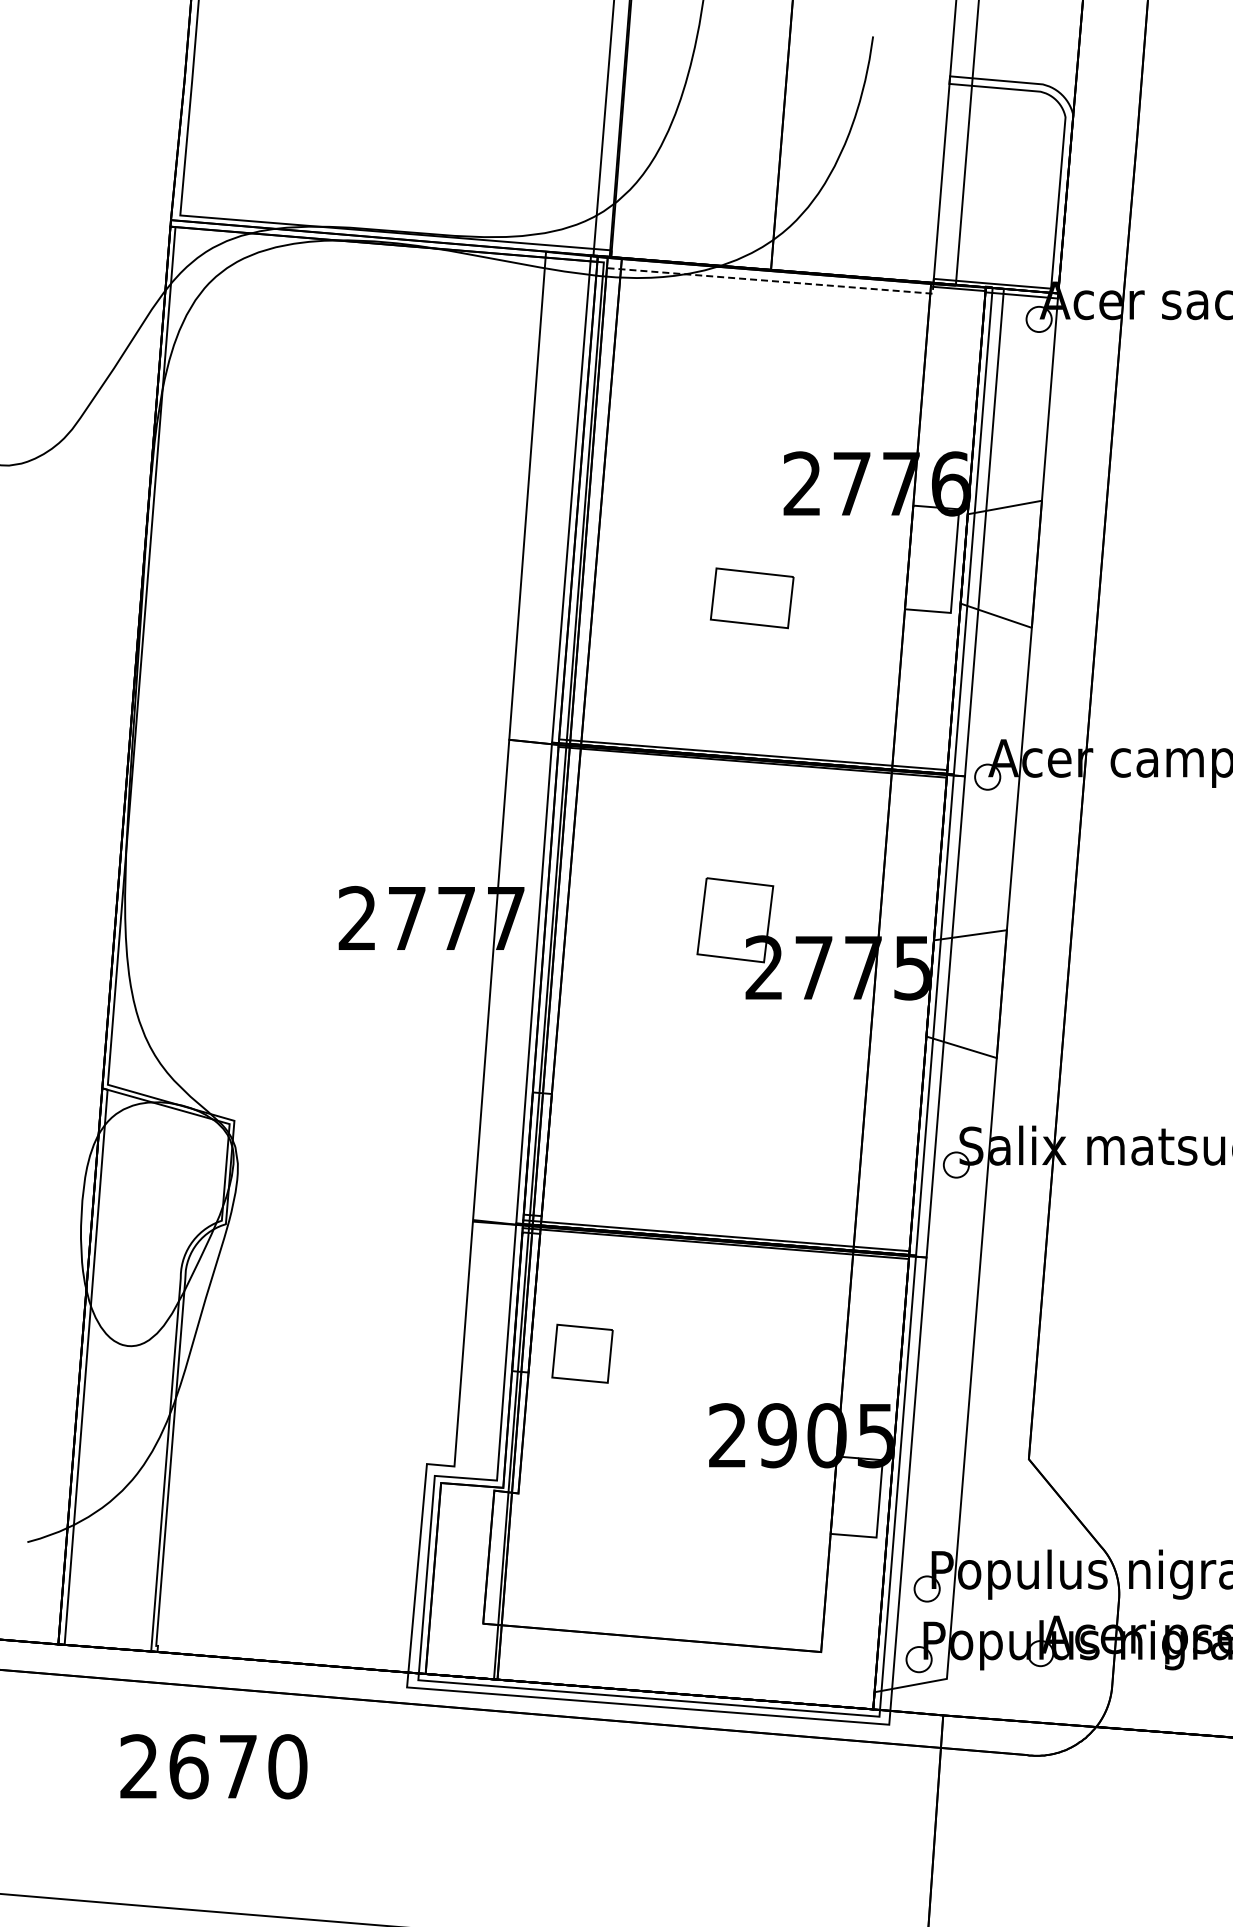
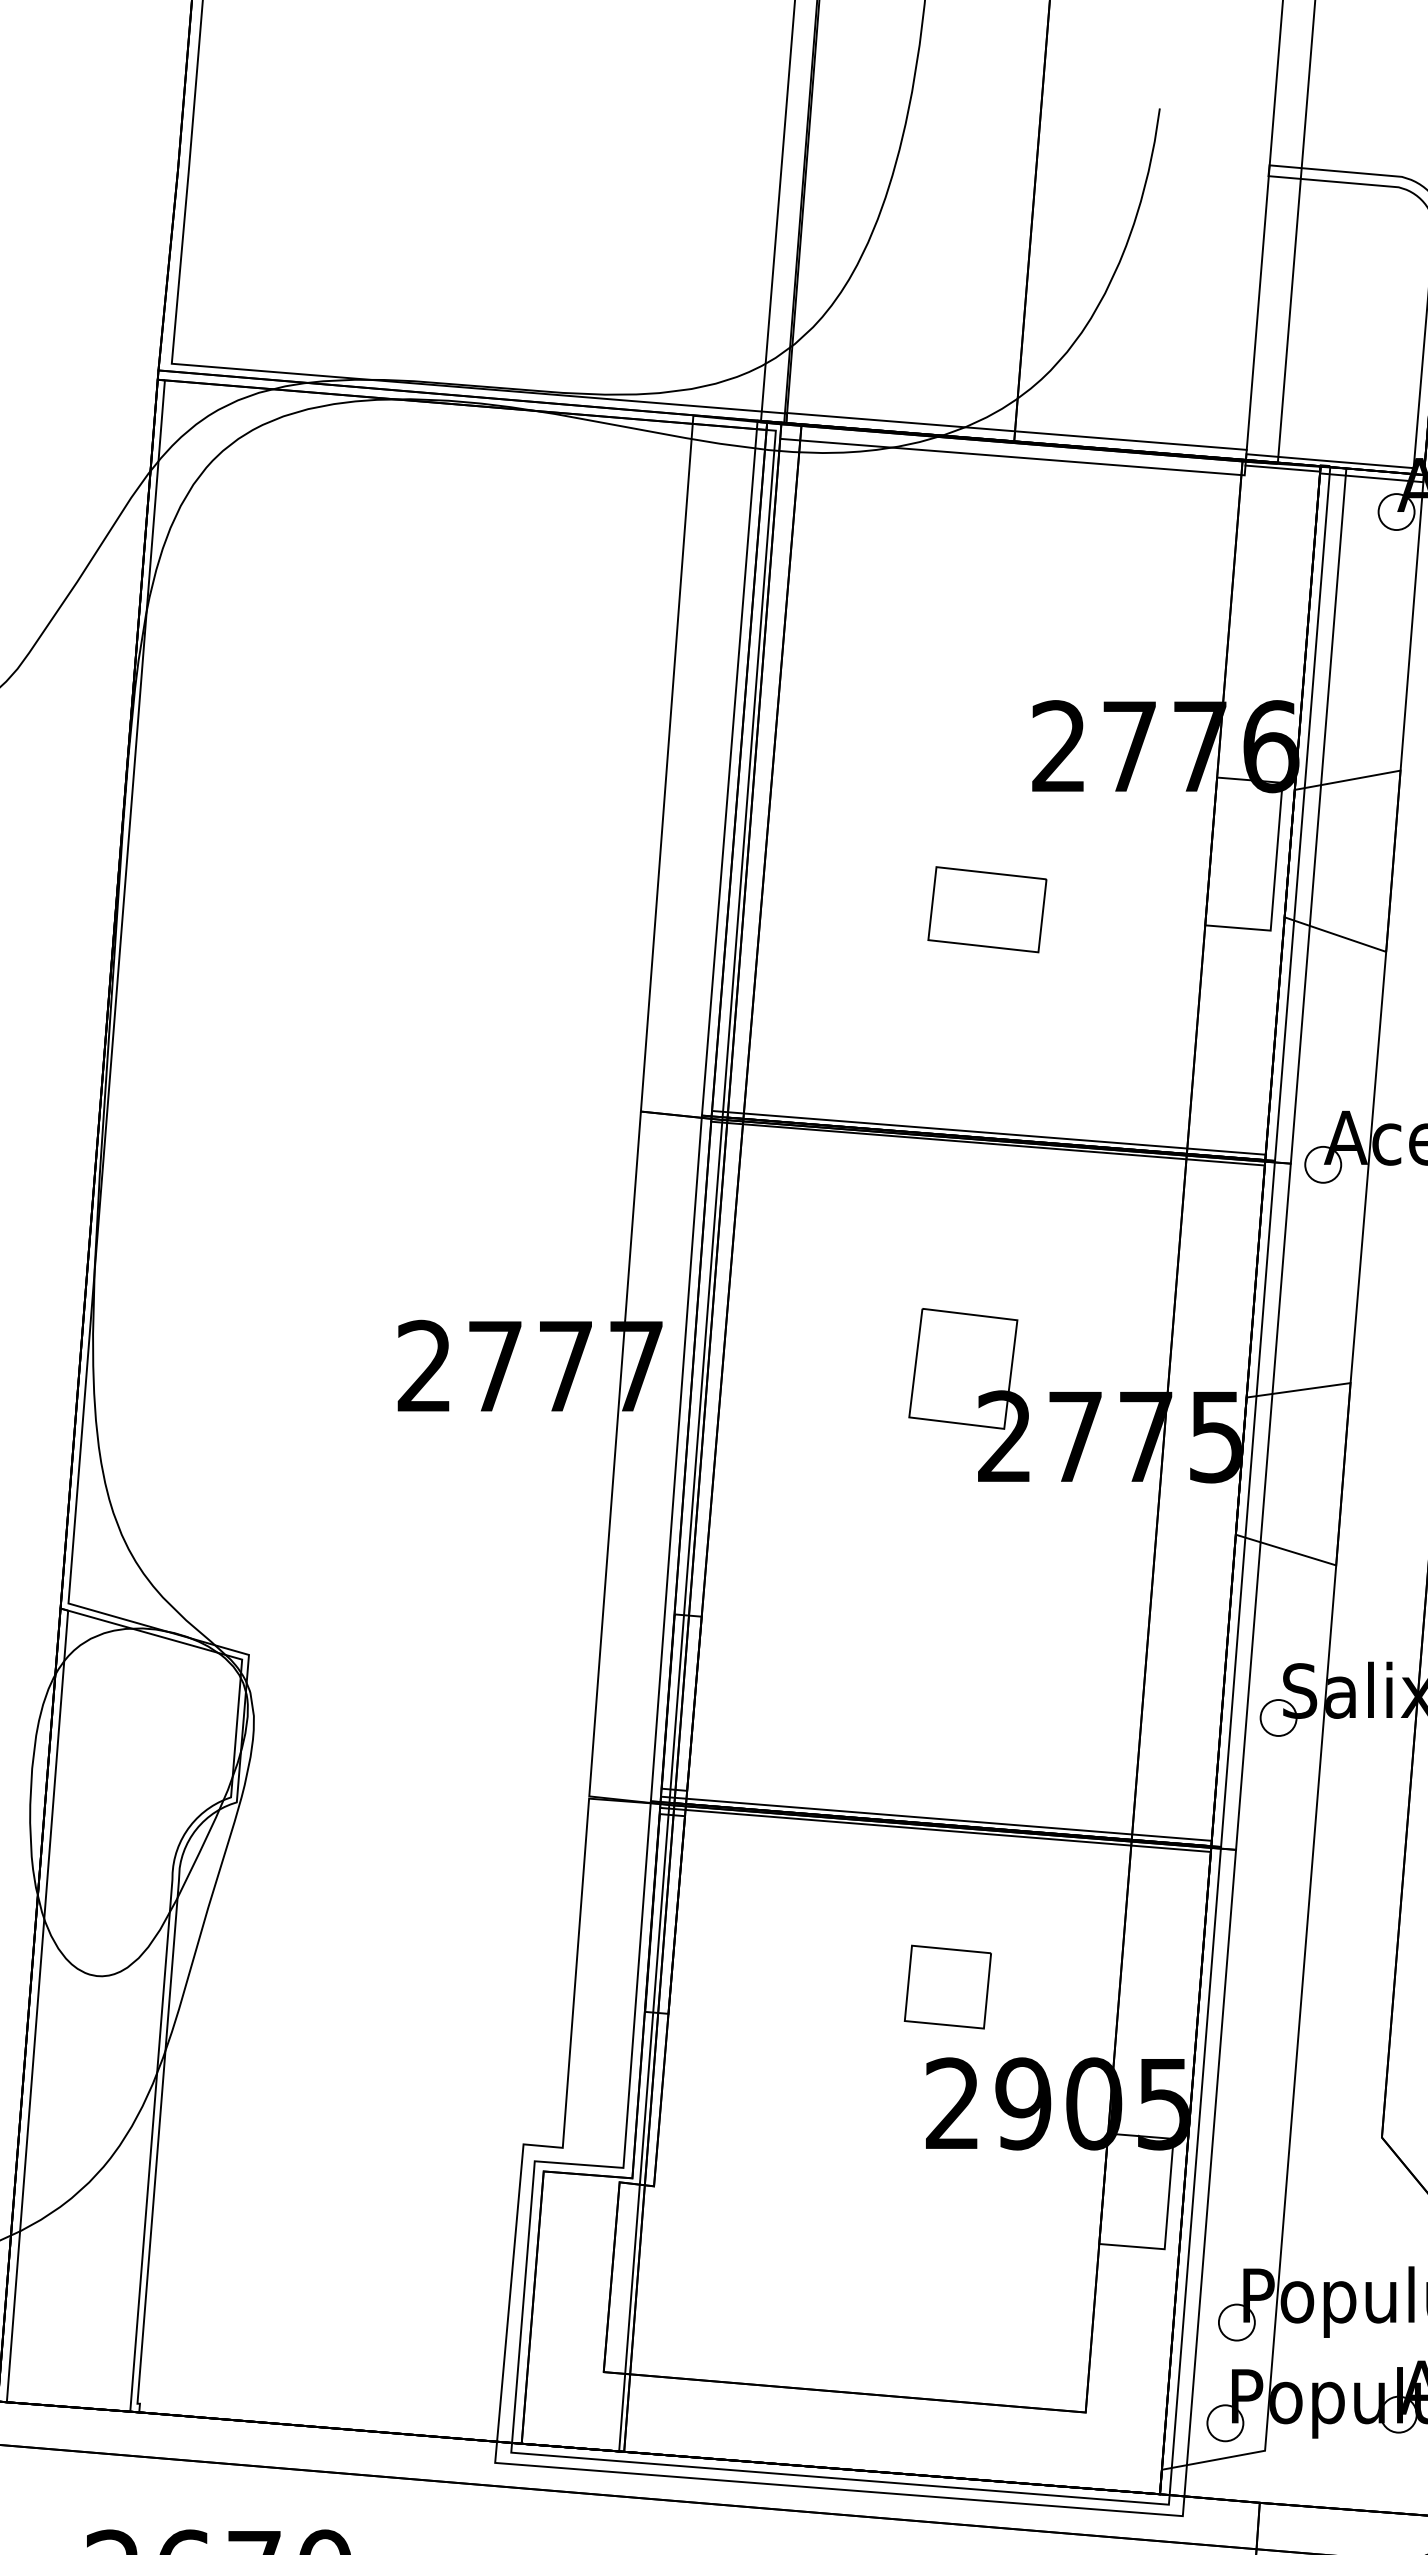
line: (772, 262) -> (1016, 430), added
line: (775, 281) -> (1020, 457), dashed -> solid
part: (582, 1353) -> (947, 1986), moved

